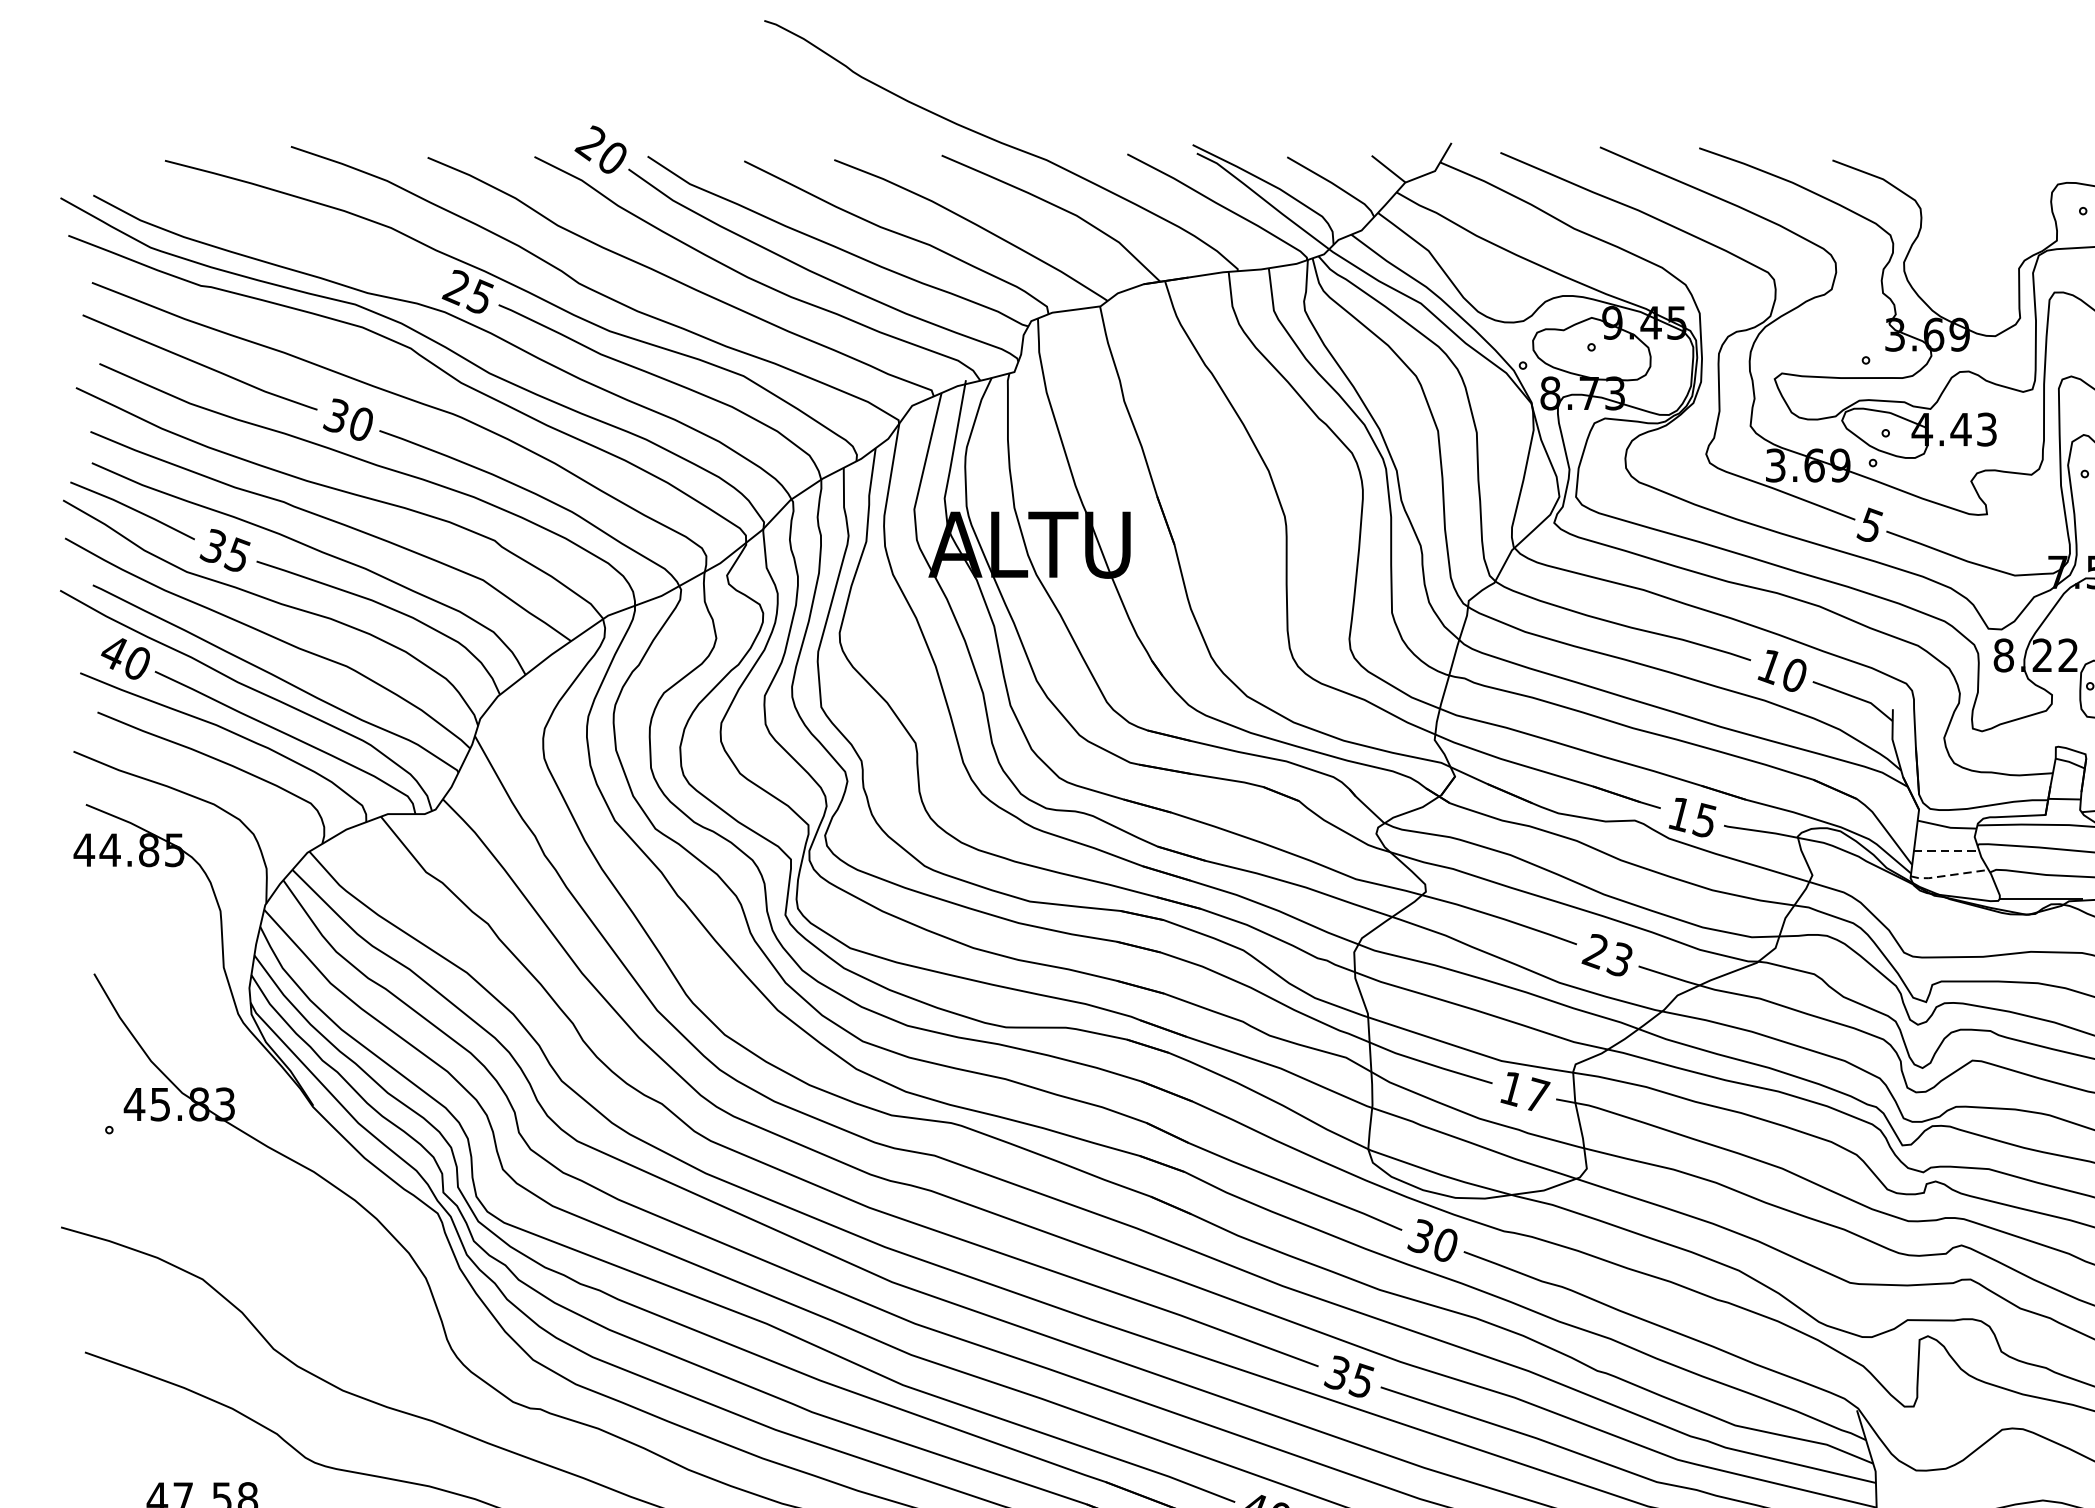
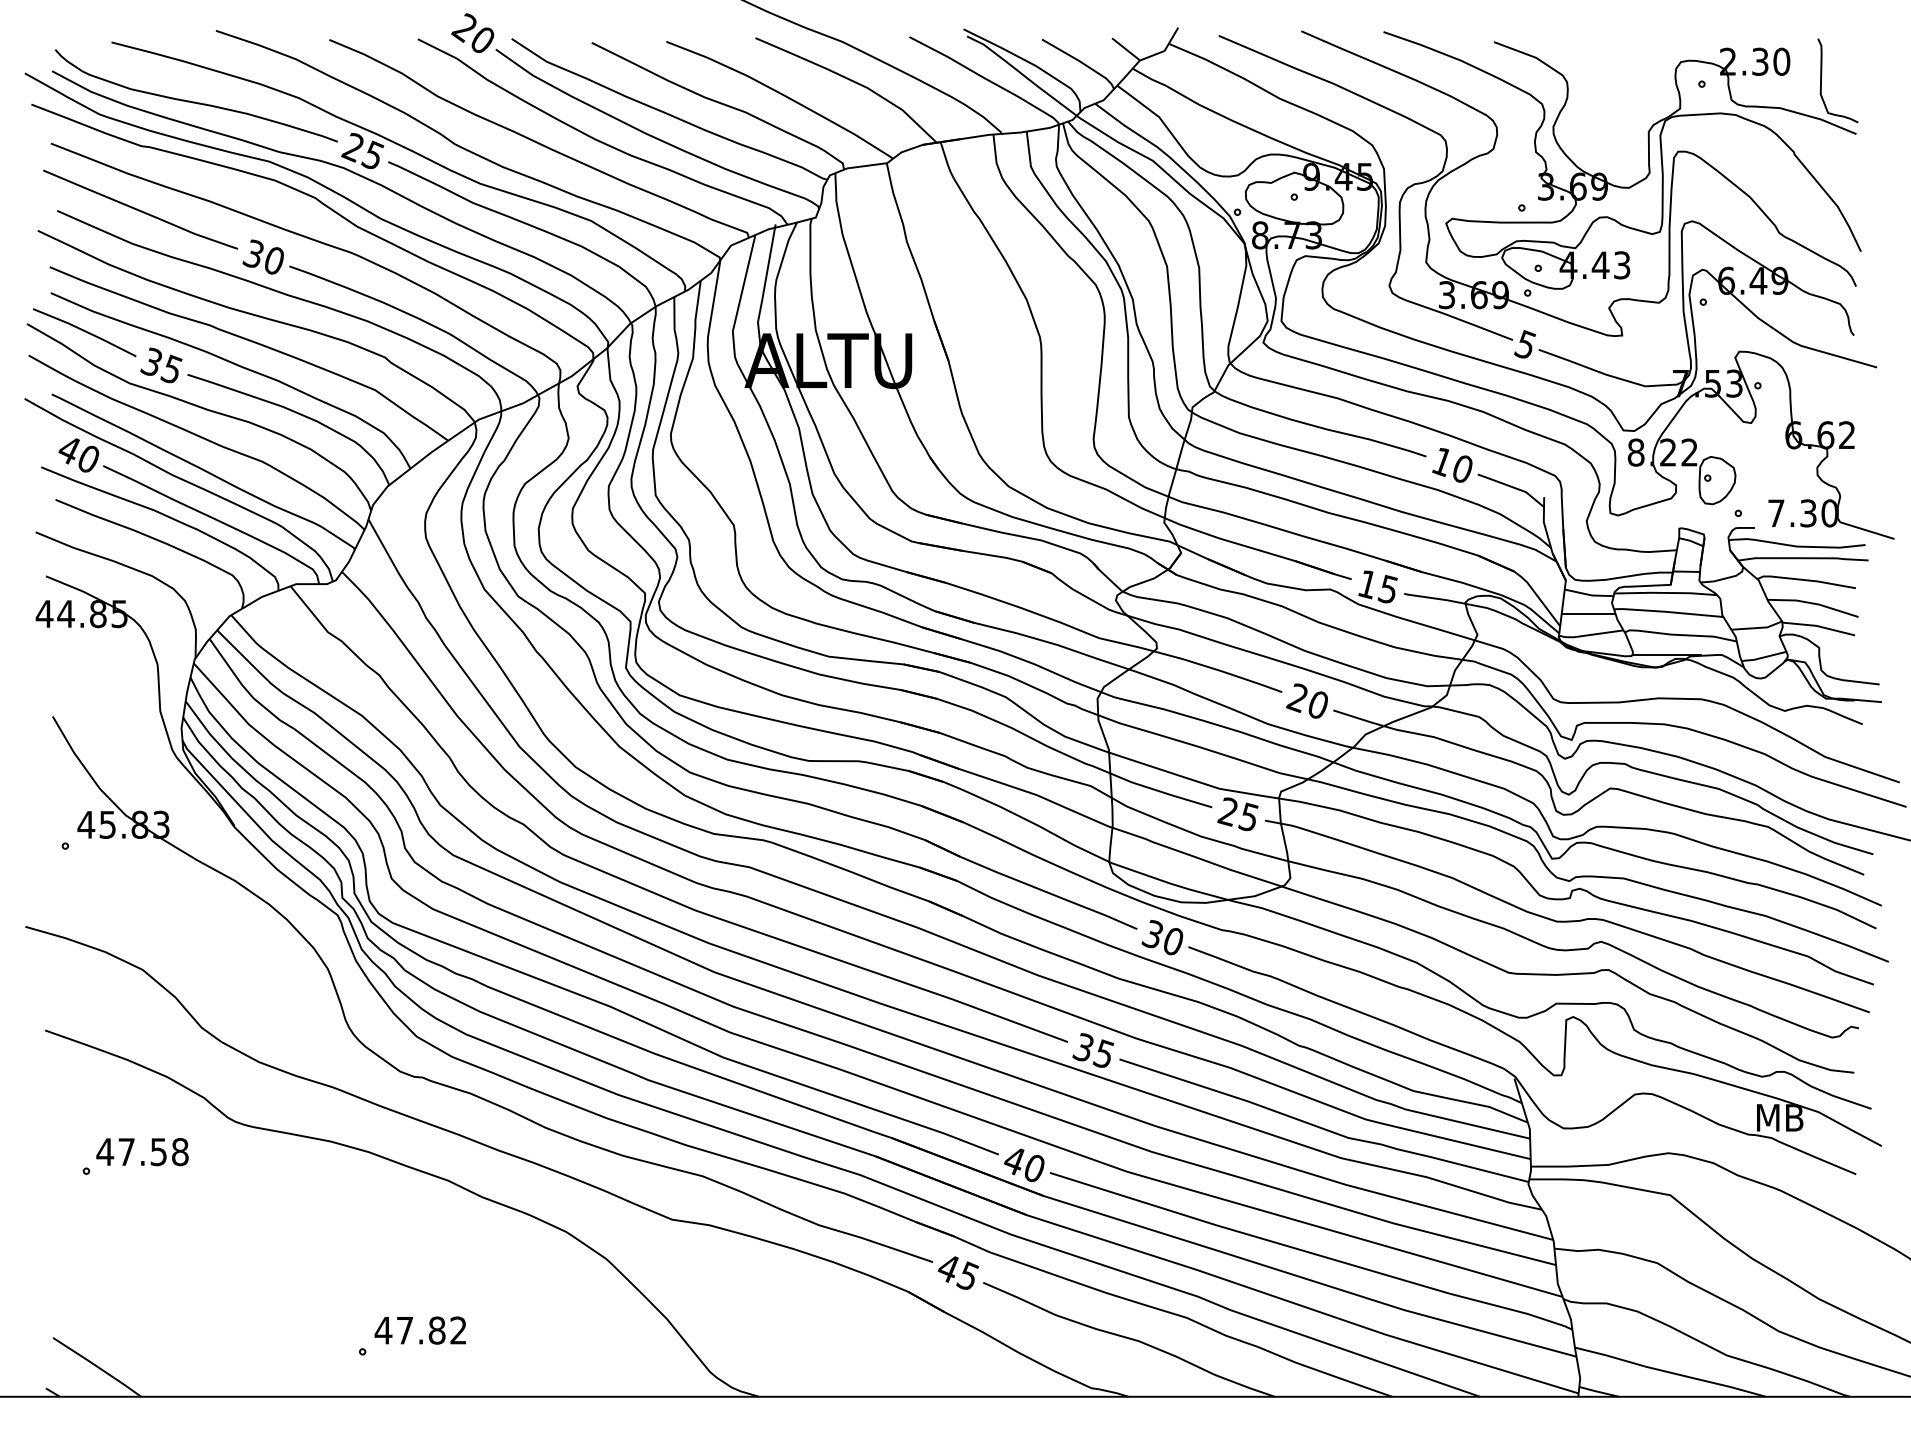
curve: (266, 232) -> (195, 101), added
line: (1947, 850) -> (1589, 614), dashed -> solid
line: (1948, 874) -> (1590, 634), dashed -> solid
text: (1619, 959) -> (1317, 704), 23 -> 20
text: (1524, 1091) -> (1238, 814), 17 -> 25

